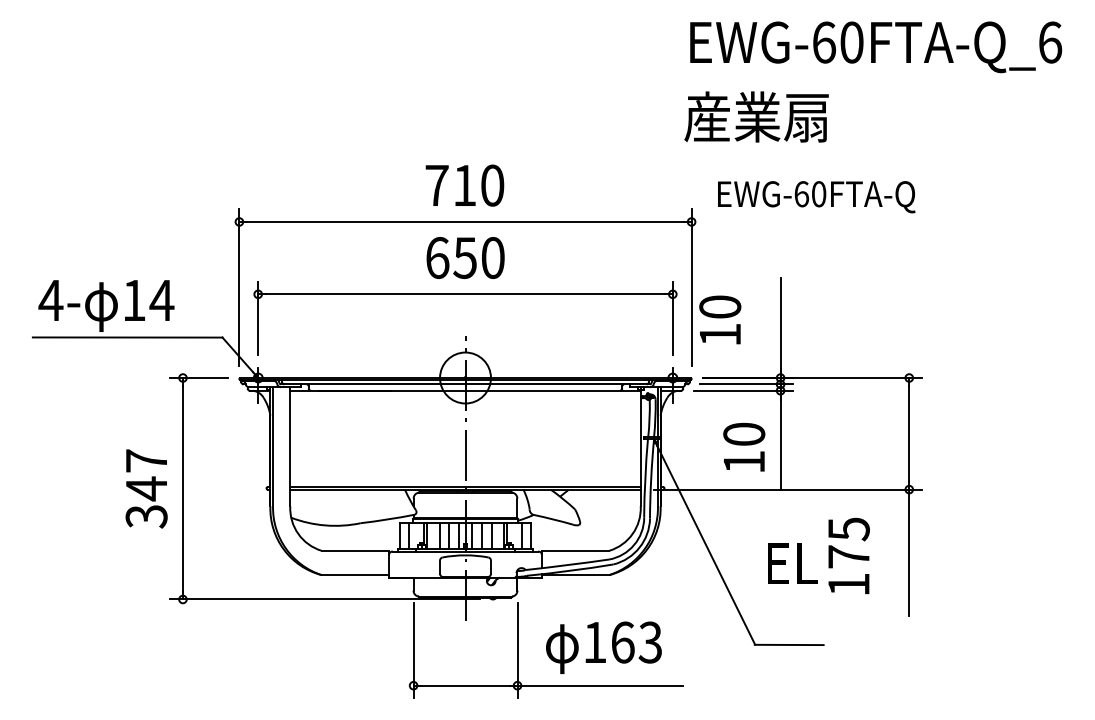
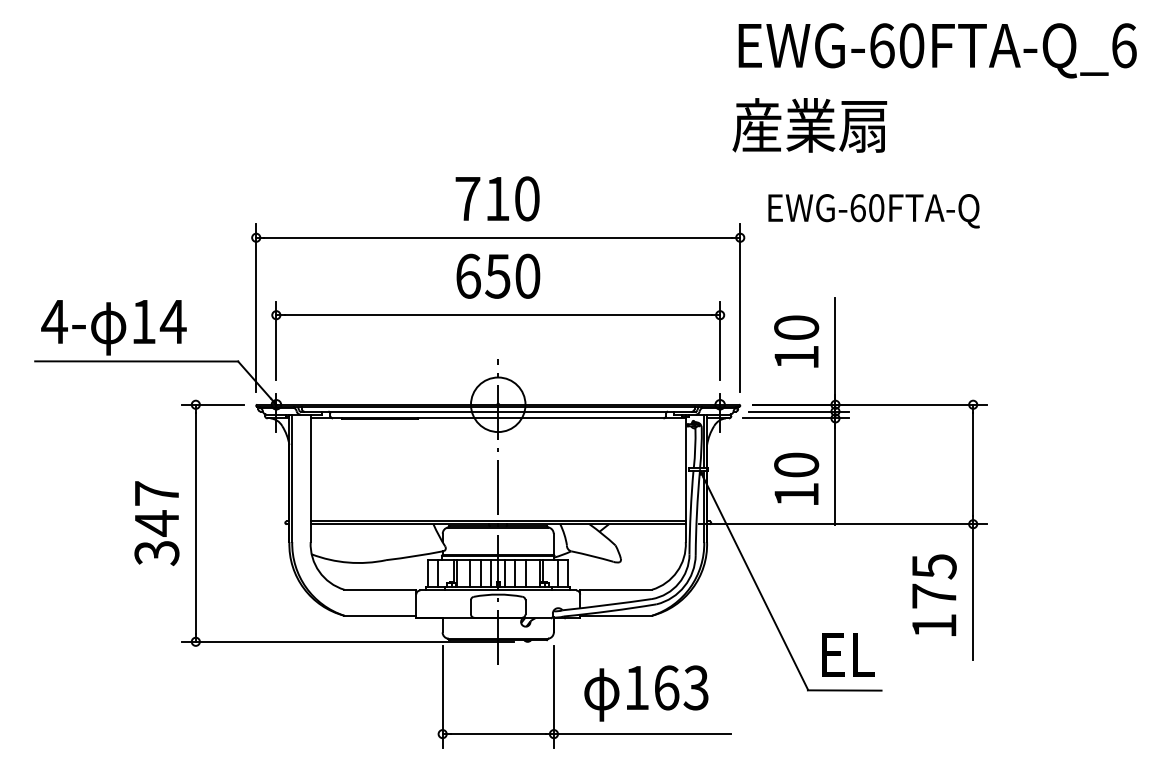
text: (720, 319) -> (796, 341), moved
text: (848, 555) -> (933, 594), moved
text: (792, 563) -> (848, 654), moved

